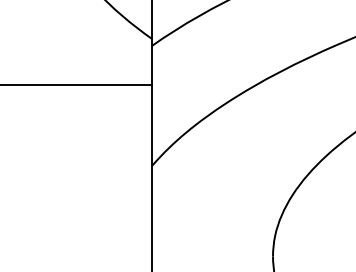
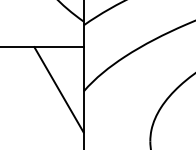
line: (106, 162) -> (58, 89), added

